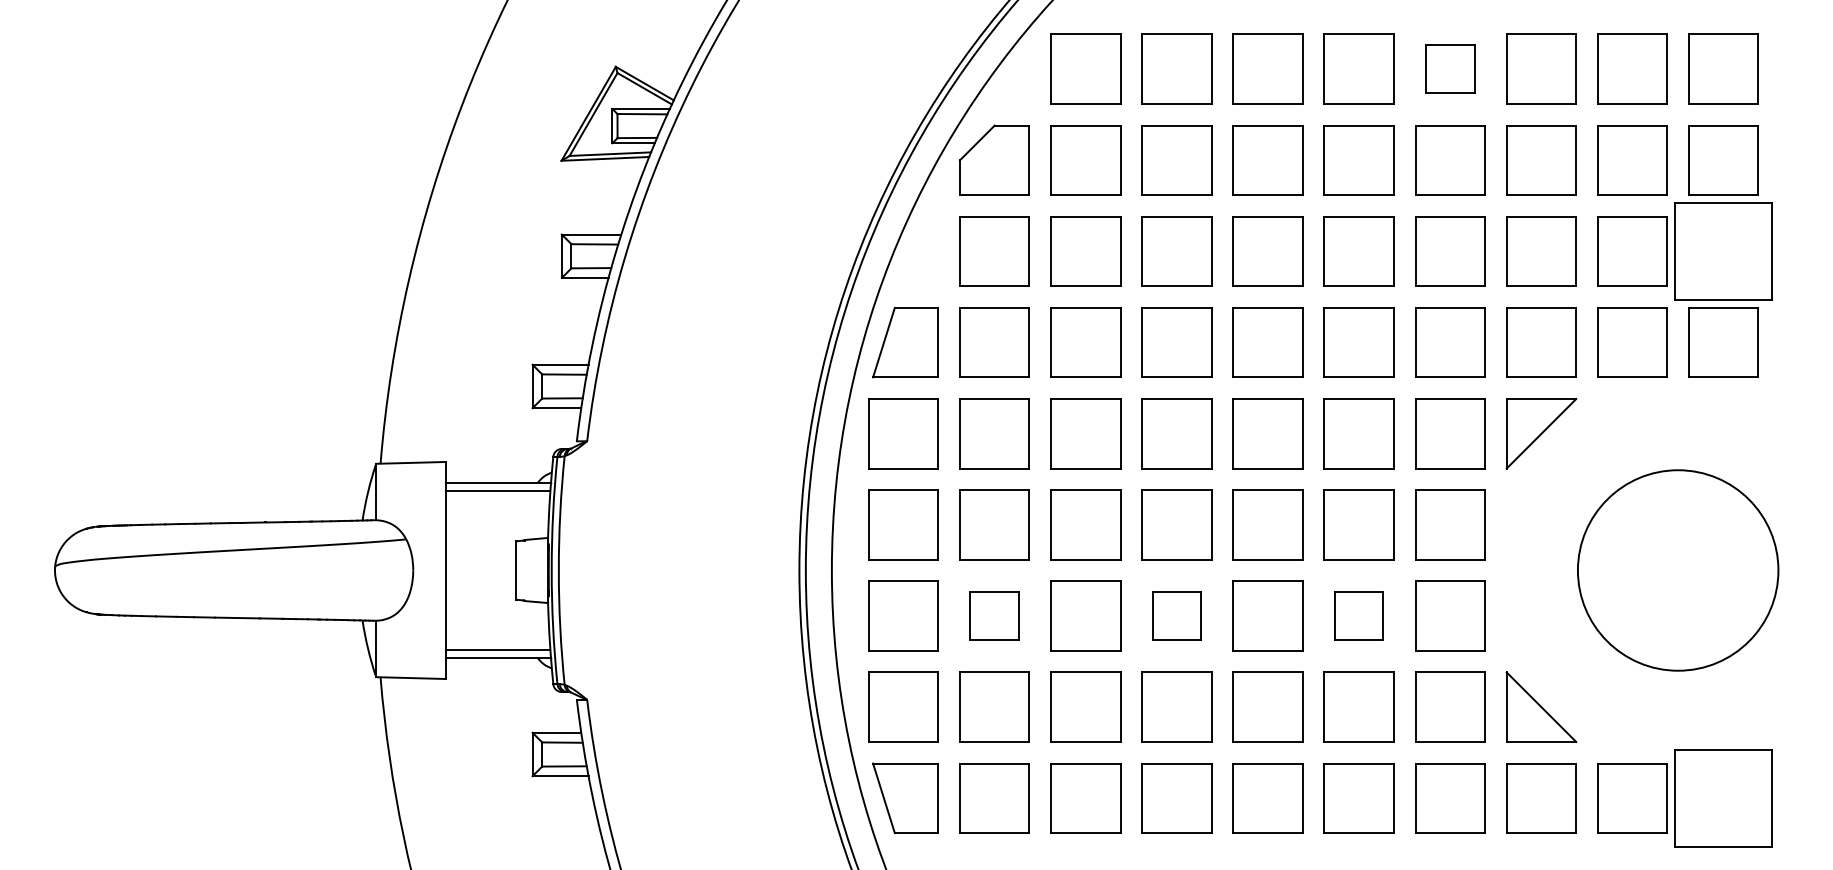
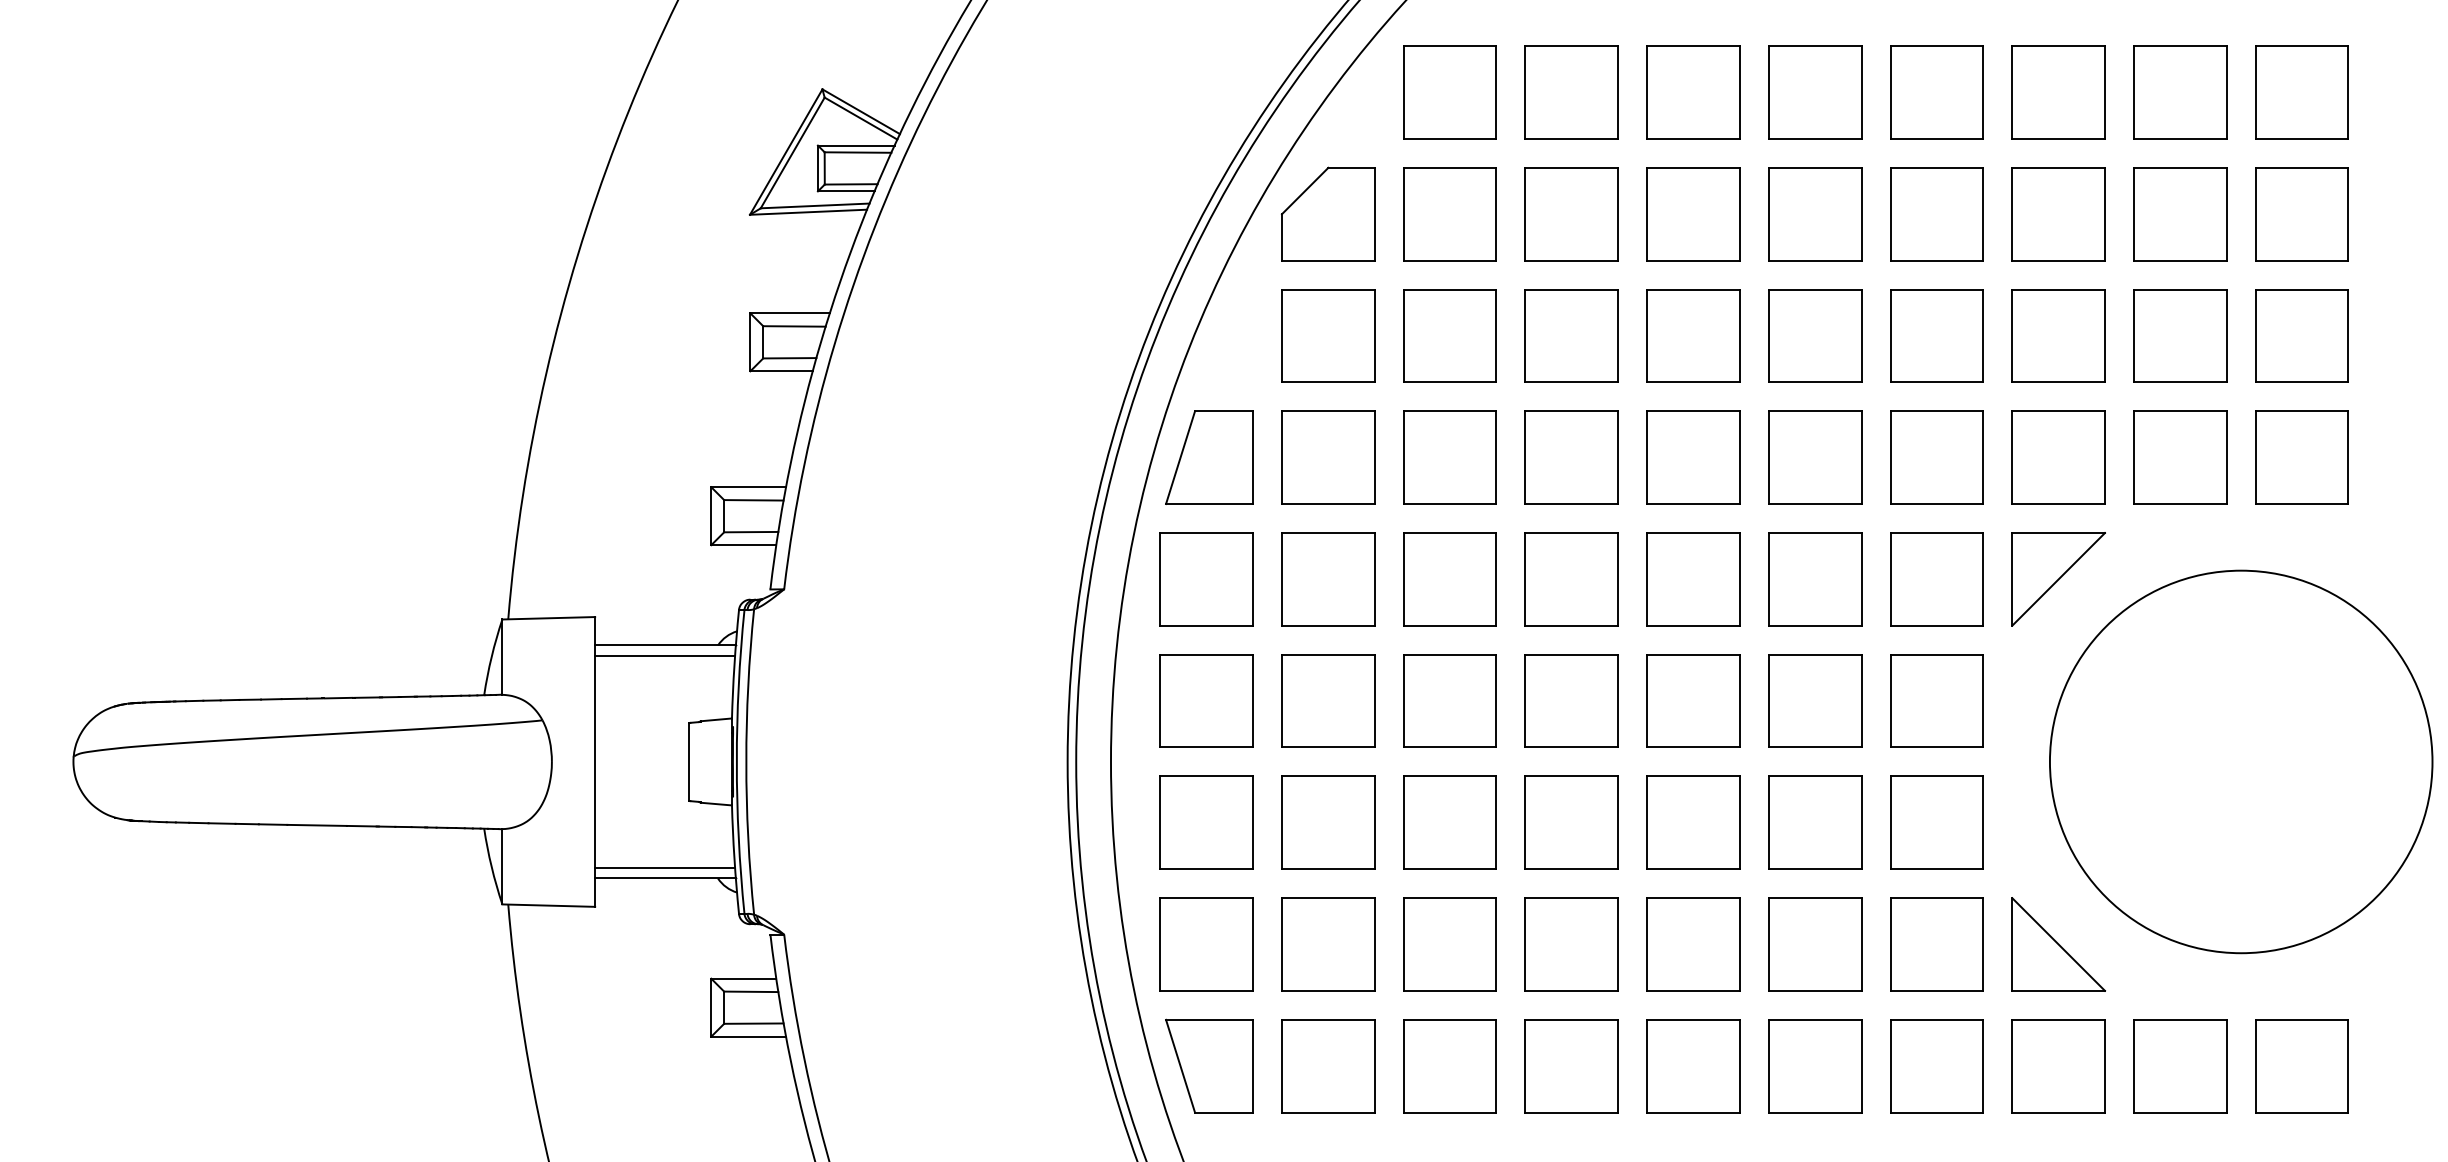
part: (1450, 68) -> (1937, 91), size x1.43
part: (1723, 251) -> (2301, 335), size x0.71
circle: (1677, 570) -> (2240, 761), size x1.43
part: (994, 615) -> (1328, 822), size x1.43
part: (1176, 615) -> (1571, 822), size x1.43
part: (1358, 615) -> (1814, 822), size x1.43
part: (1723, 798) -> (2301, 1066), size x0.71

